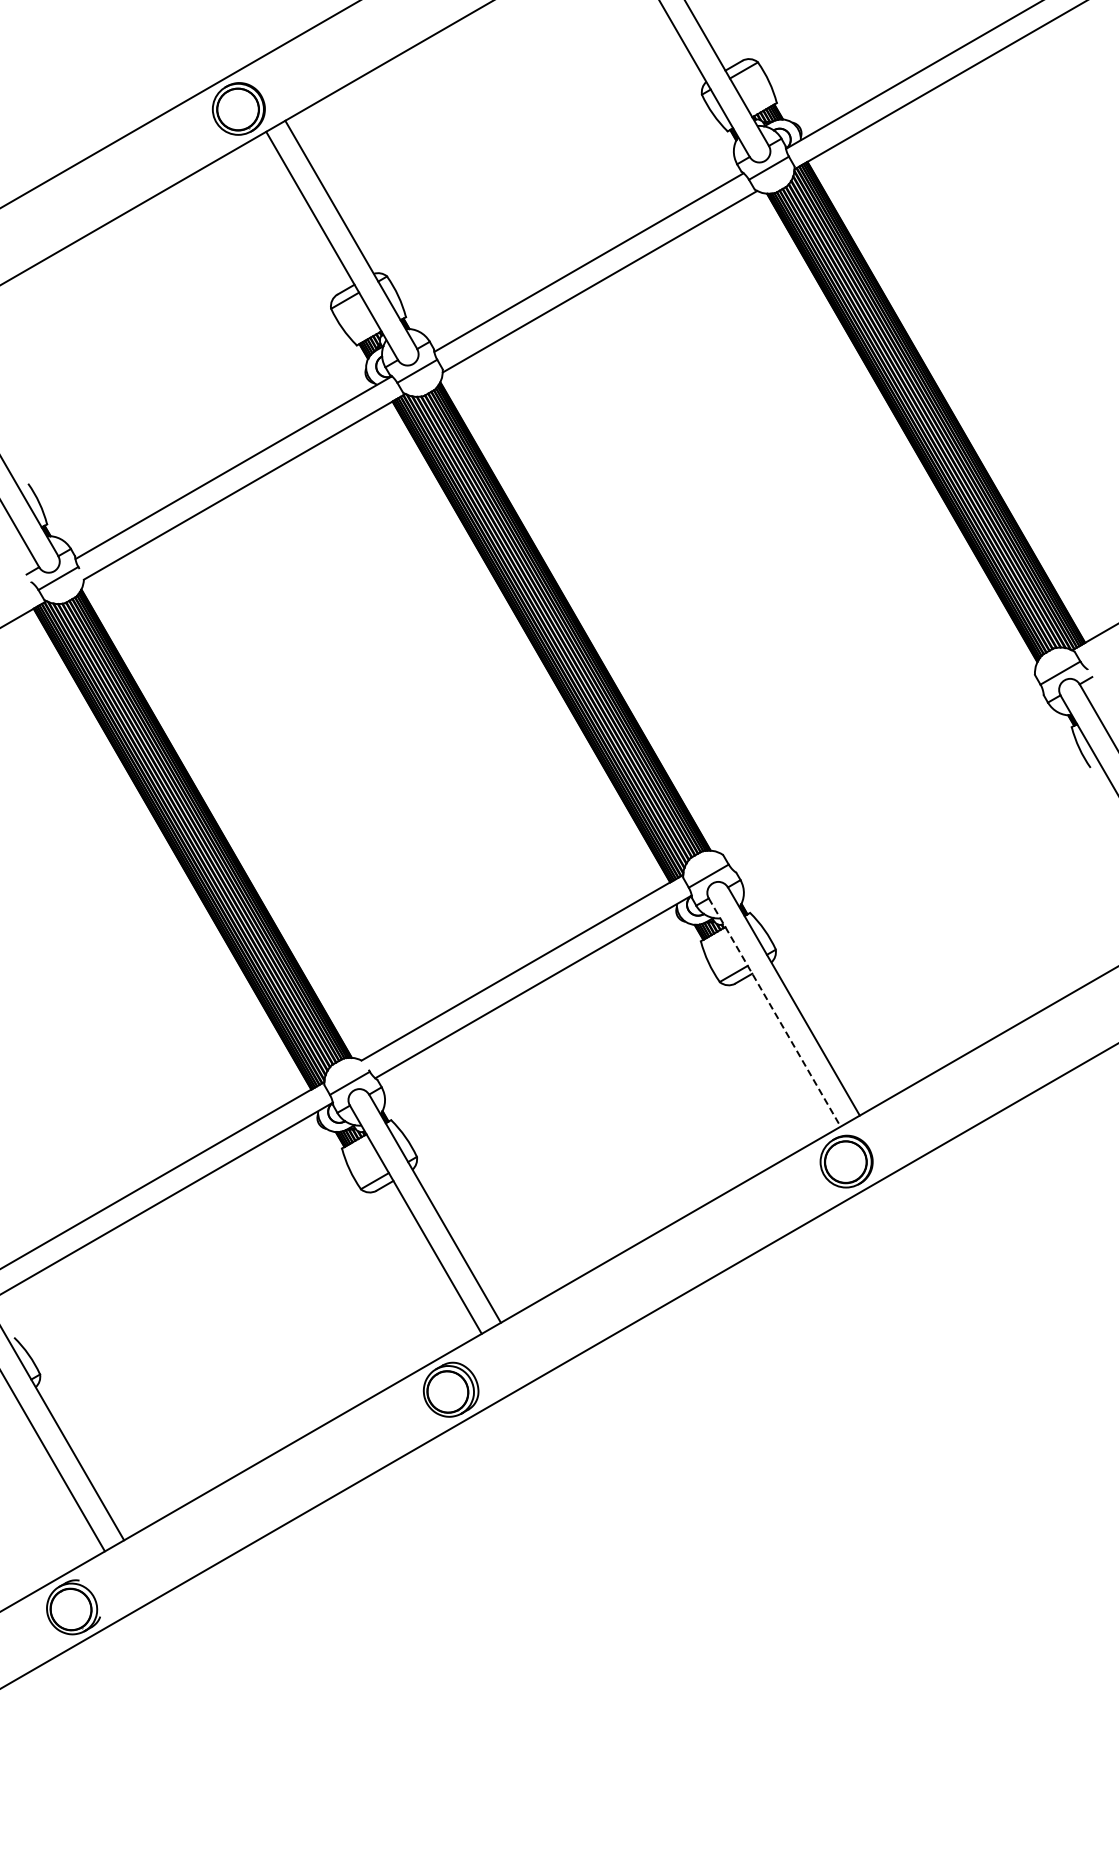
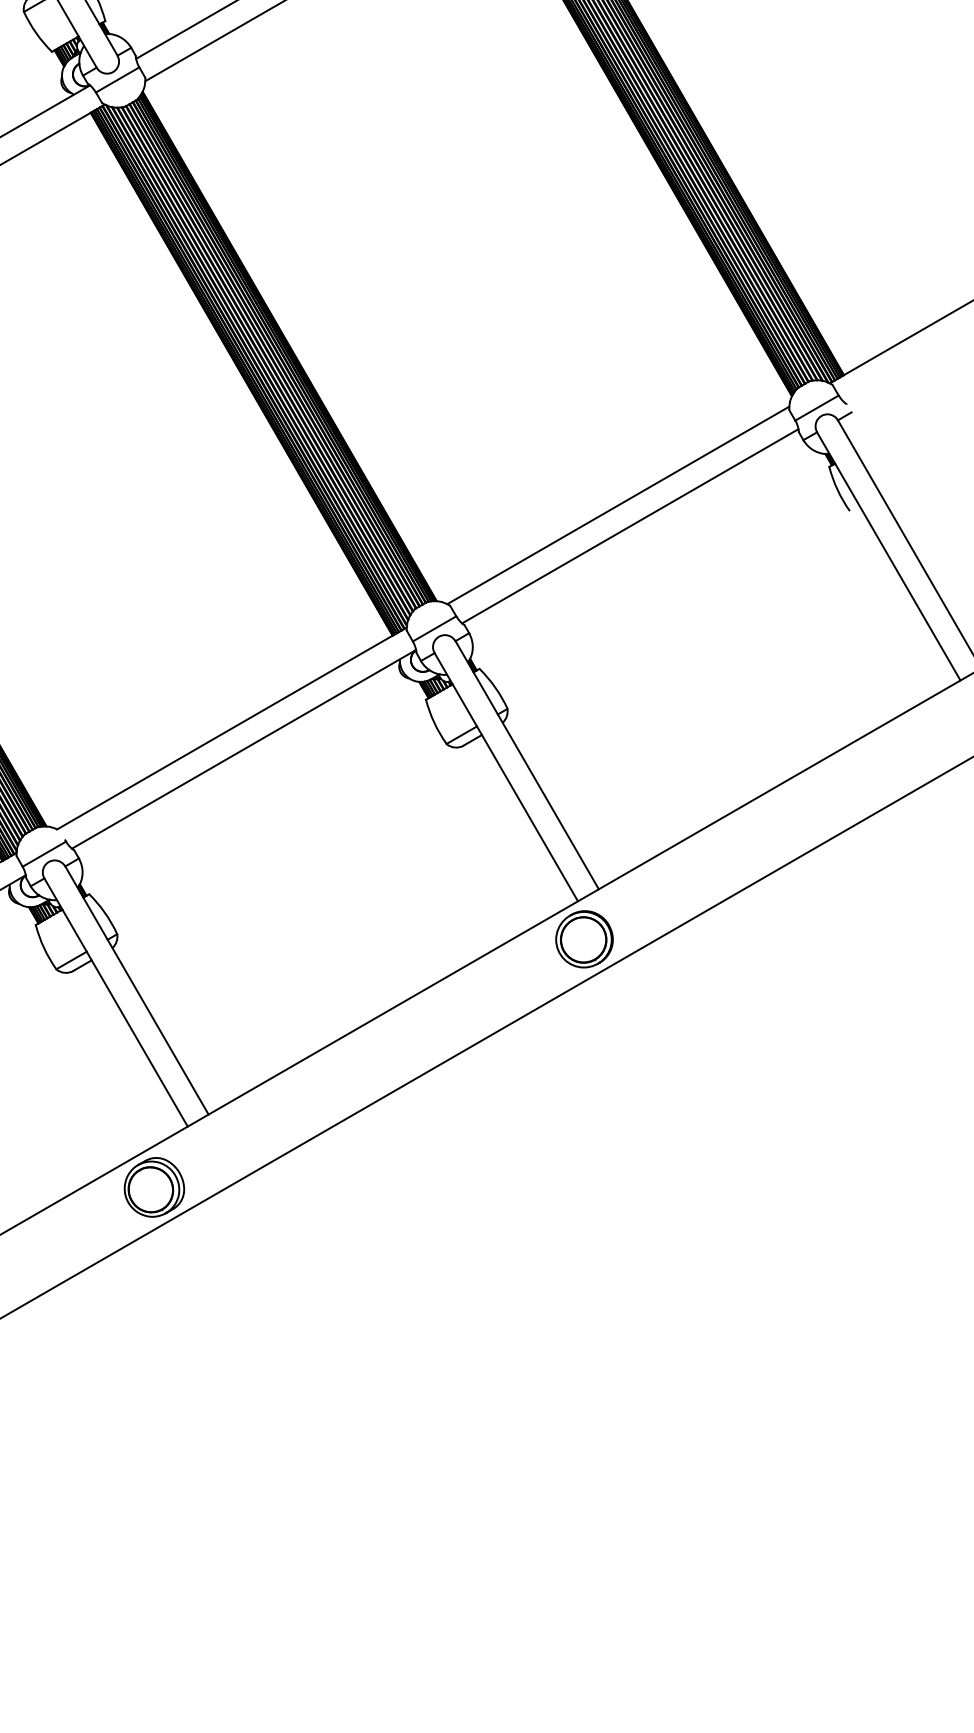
line: (877, 762) -> (618, 505), added
line: (888, 781) -> (630, 525), added
line: (774, 1012) -> (506, 777), dashed -> solid

